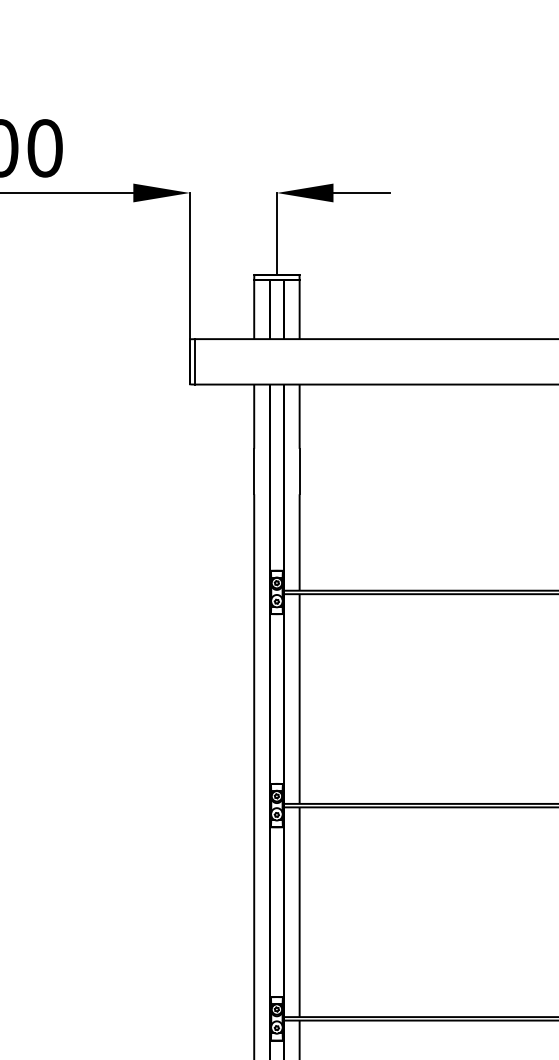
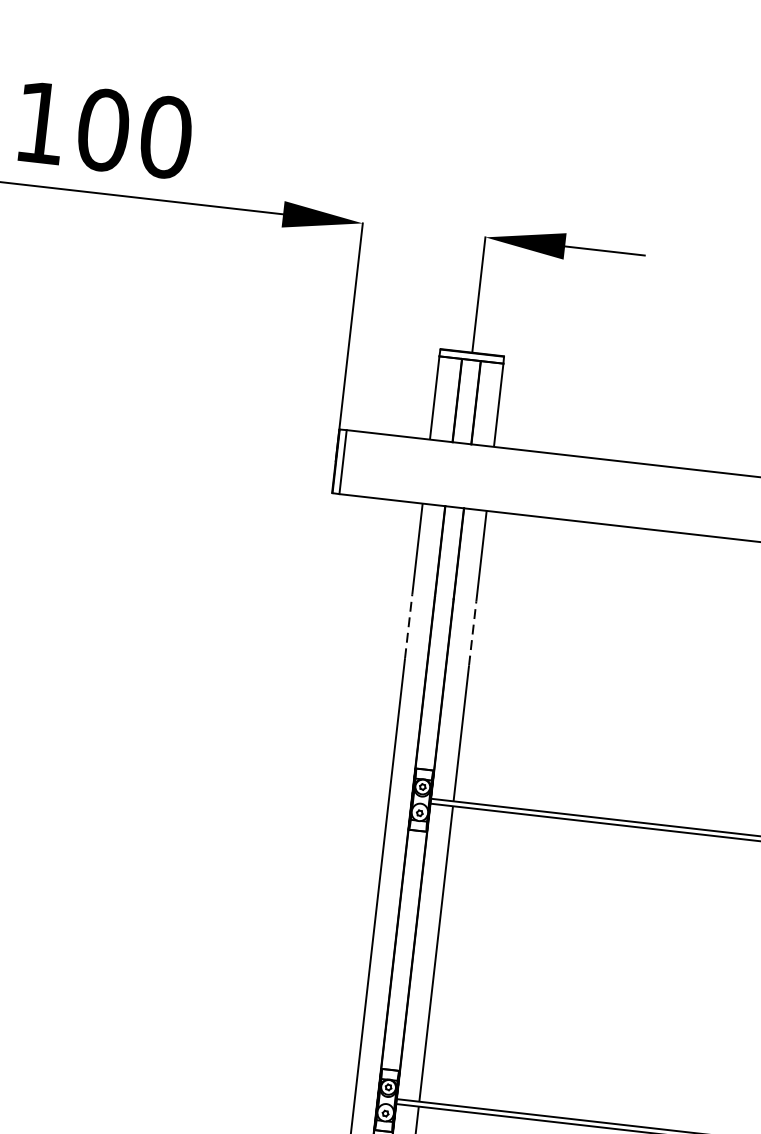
line: (254, 471) -> (409, 626), solid -> dashed
line: (299, 471) -> (472, 633), solid -> dashed

